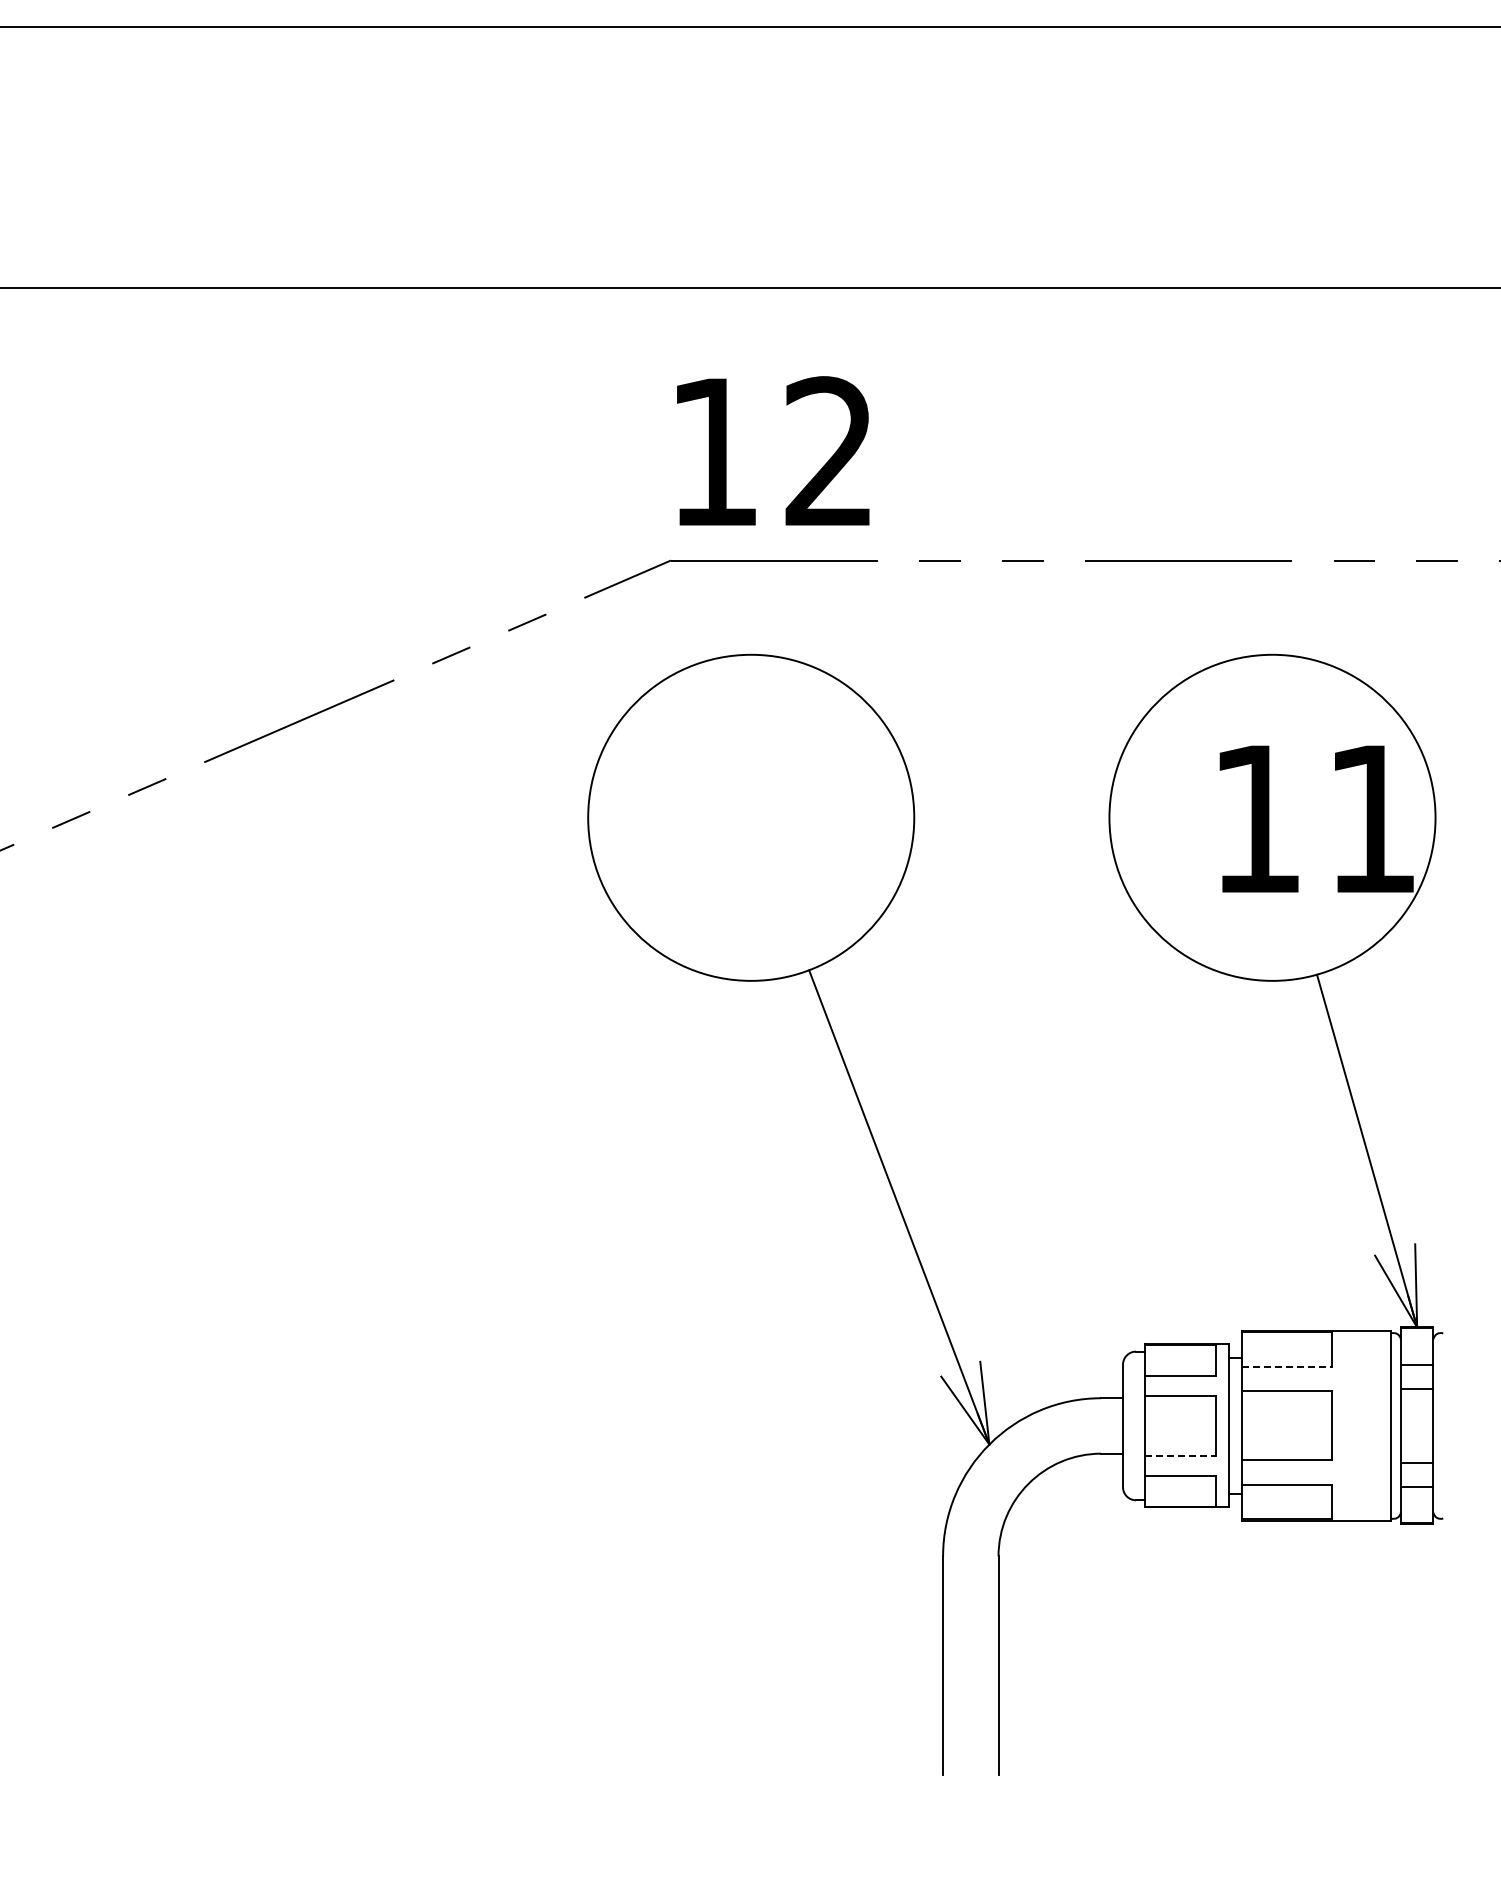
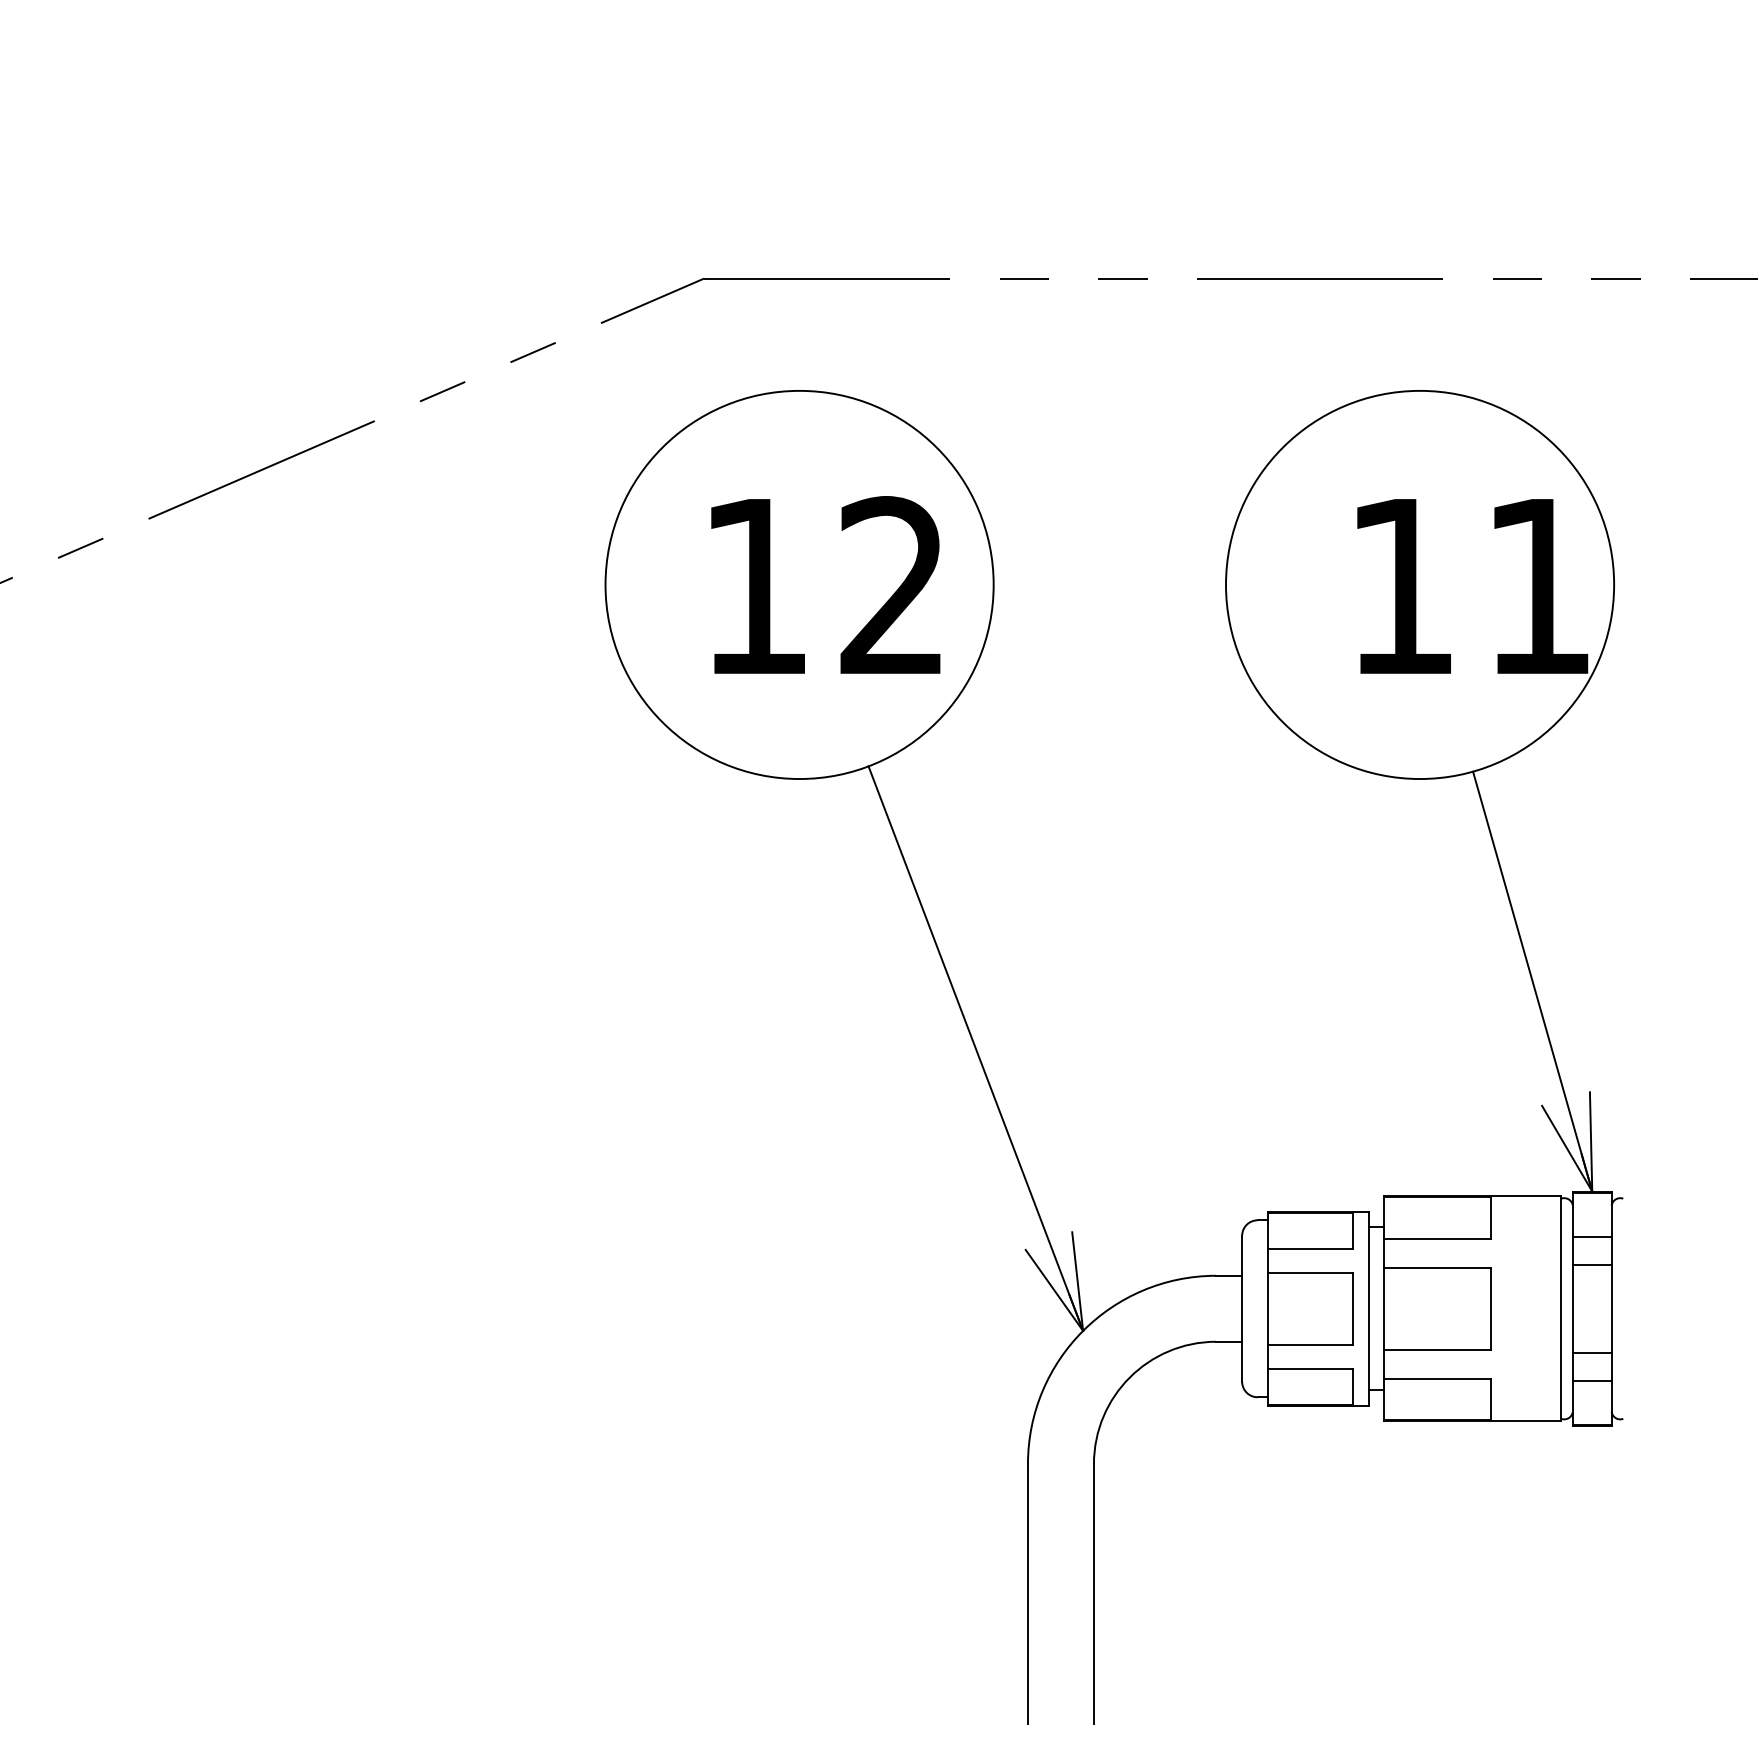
text: (773, 450) -> (826, 584), moved
line: (1287, 1366) -> (1437, 1238), dashed -> solid
line: (1180, 1456) -> (1310, 1345), dashed -> solid

